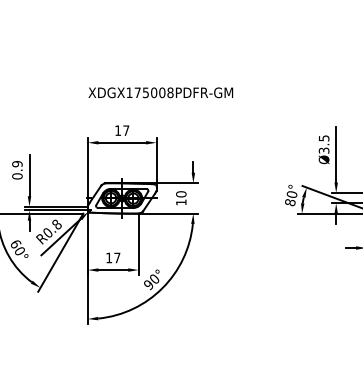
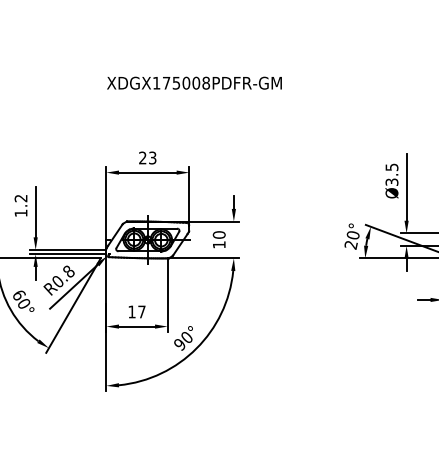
text: (160, 92) -> (194, 82), moved
text: (122, 130) -> (148, 157), 17 -> 23
text: (17, 170) -> (21, 206), 0.9 -> 1.2
text: (290, 202) -> (351, 244), 80° -> 20°

